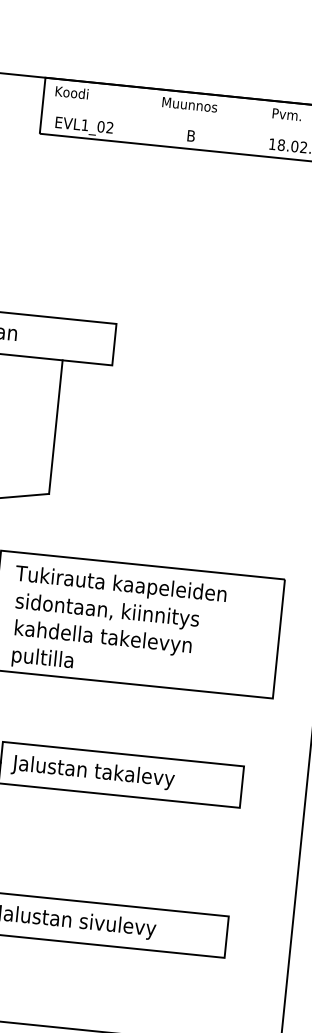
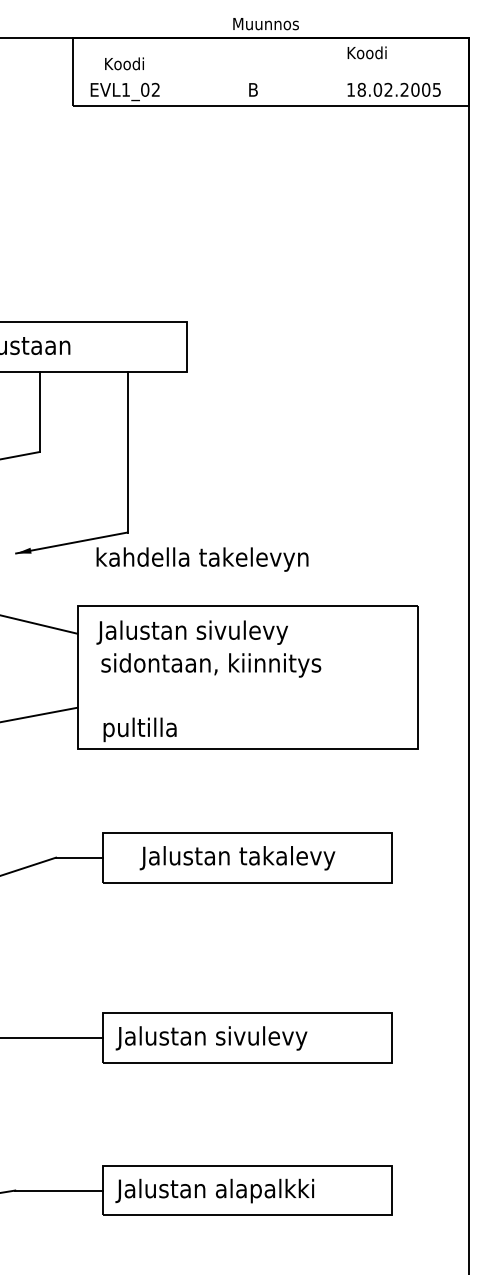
text: (72, 92) -> (124, 63), moved
text: (189, 105) -> (265, 24), moved
text: (289, 114) -> (367, 52), Pvm. -> Koodi
text: (120, 585) -> (223, 632), Tukirauta kaapeleiden -> Jalustan sivulevy
text: (103, 638) -> (202, 559), moved
text: (92, 772) -> (237, 858), moved

